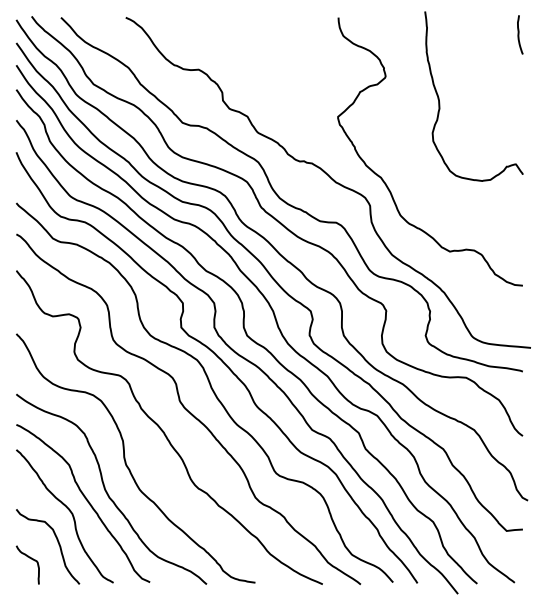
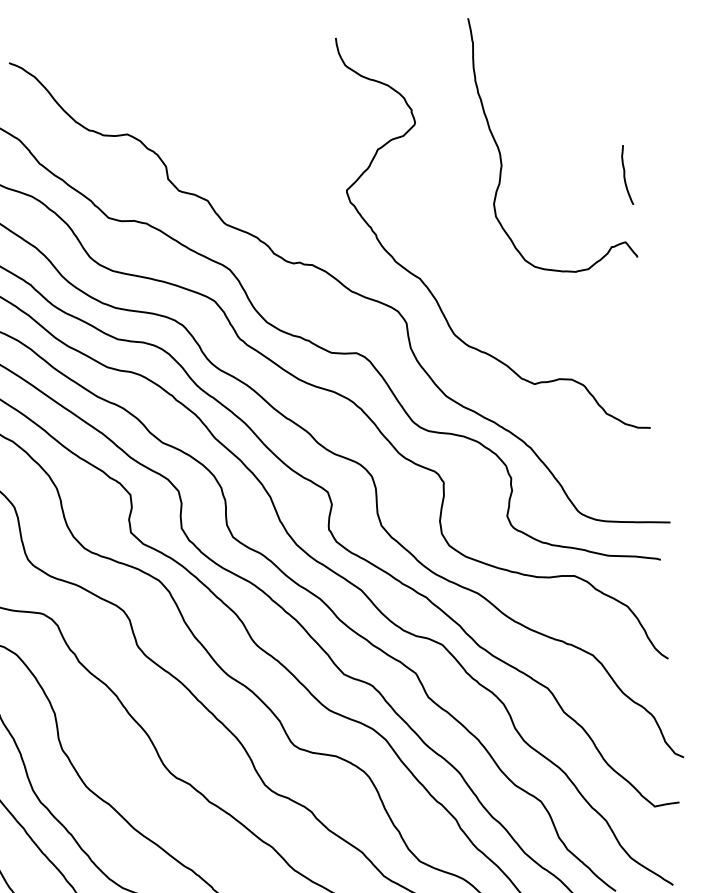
curve: (519, 34) -> (625, 174), moved

